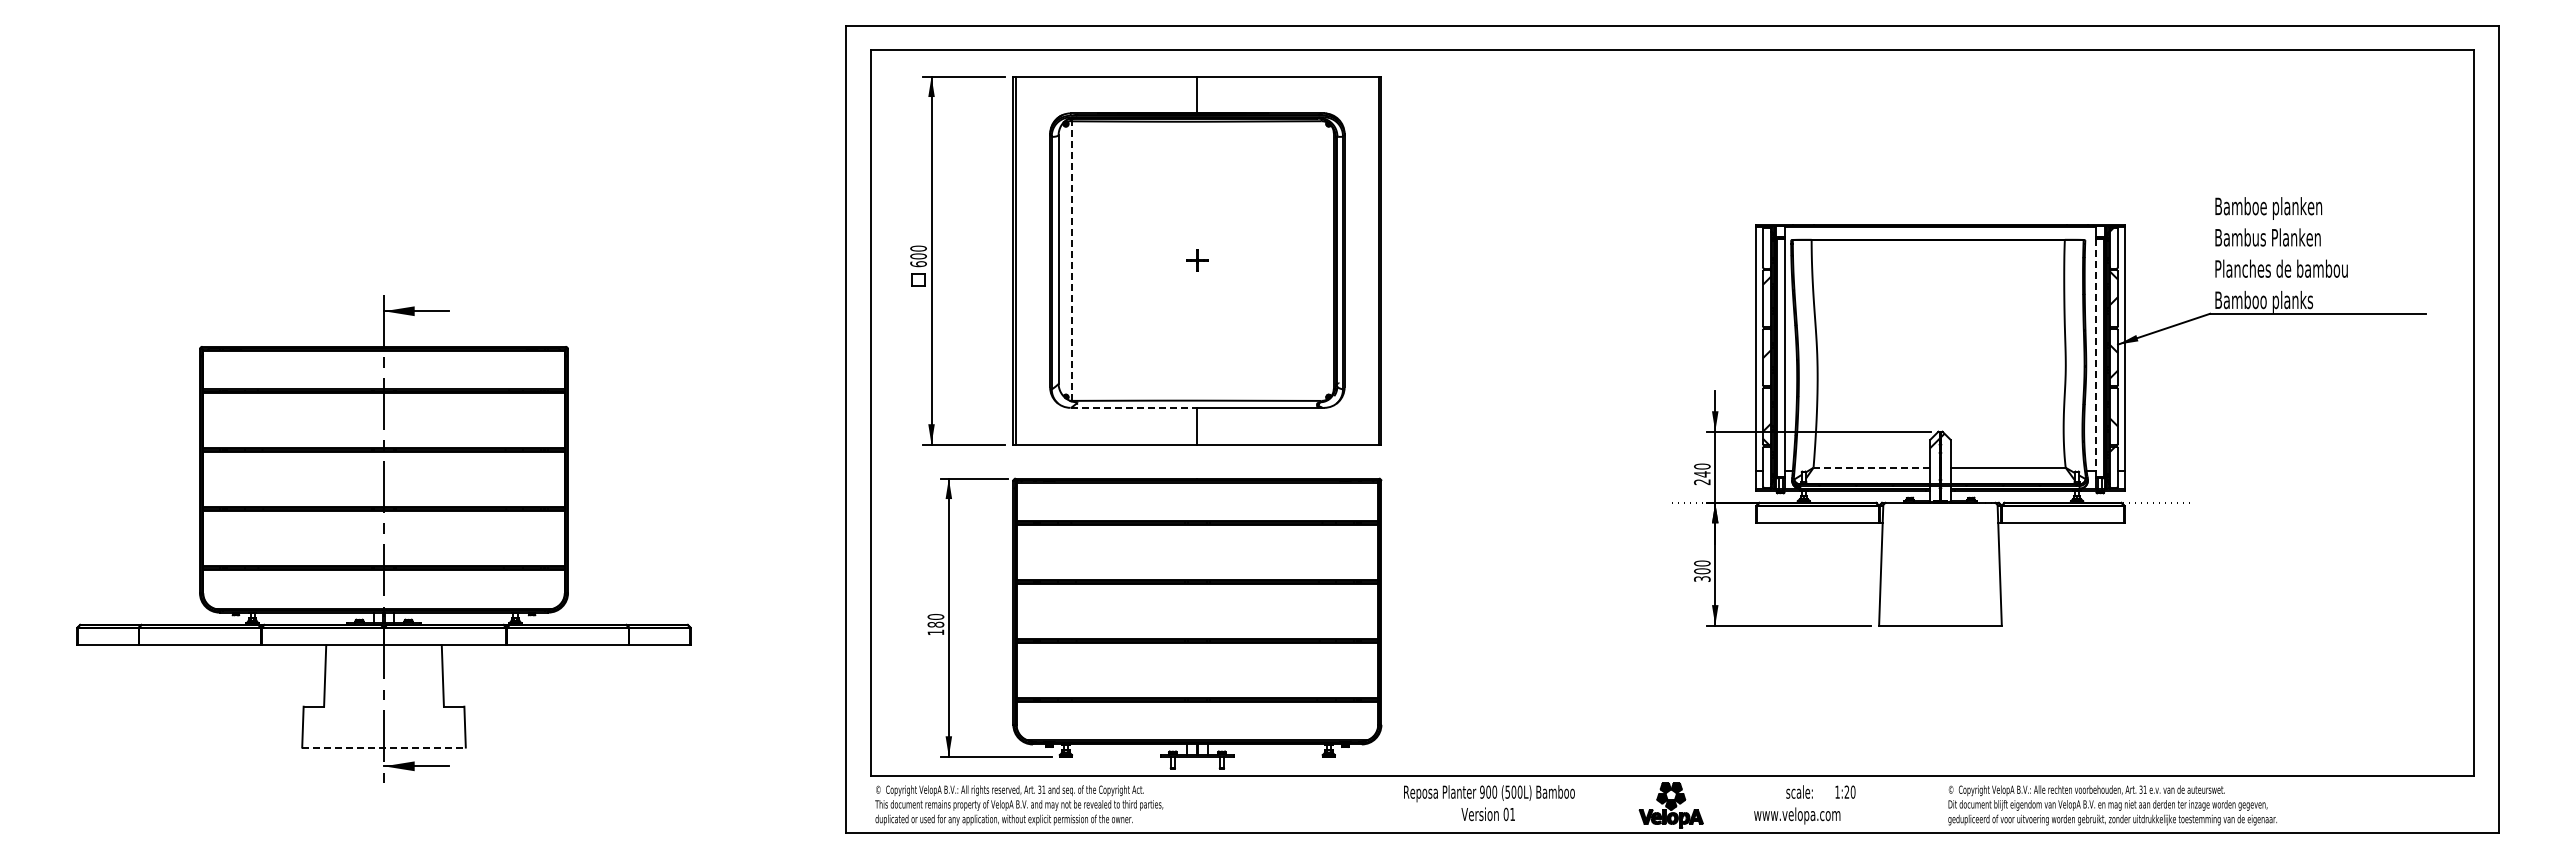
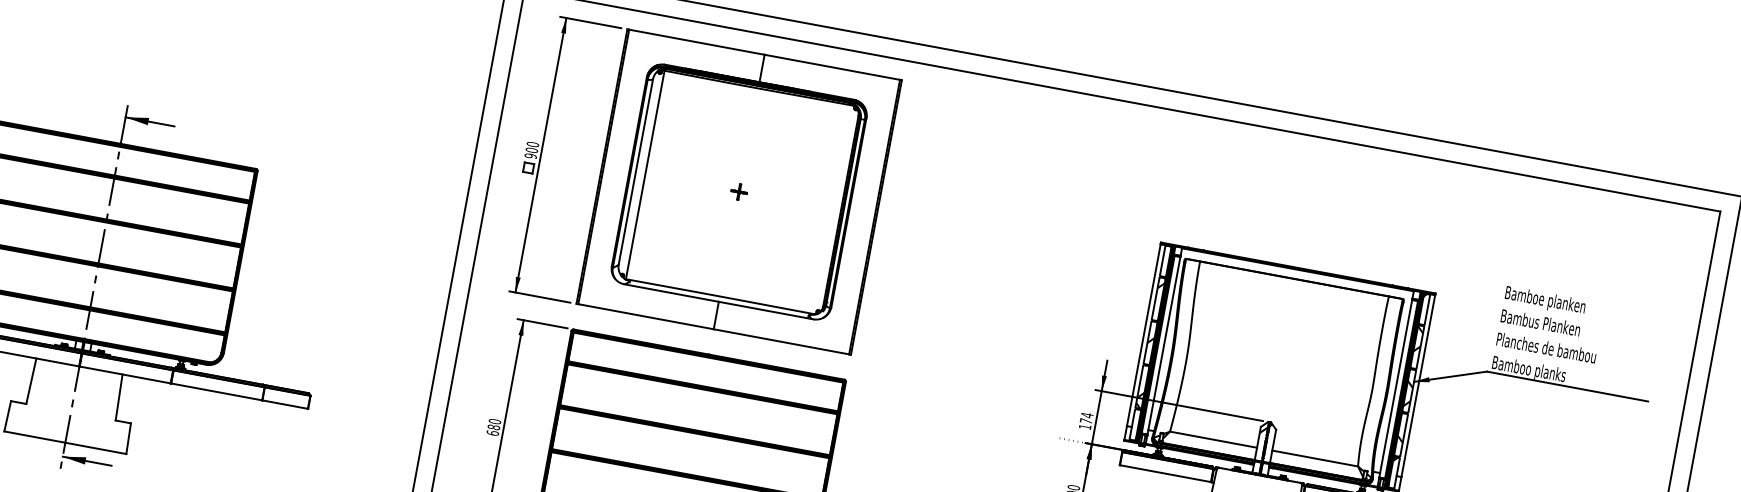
line: (1071, 261) -> (645, 175), dashed -> solid
text: (918, 264) -> (530, 156), 600 -> 900
line: (2095, 357) -> (1395, 388), dashed -> solid
line: (1134, 407) -> (671, 292), dashed -> solid
line: (1871, 467) -> (1213, 439), dashed -> solid
text: (1702, 474) -> (1086, 421), 240 -> 174
text: (935, 632) -> (492, 433), 180 -> 680
line: (384, 747) -> (65, 442), dashed -> solid

